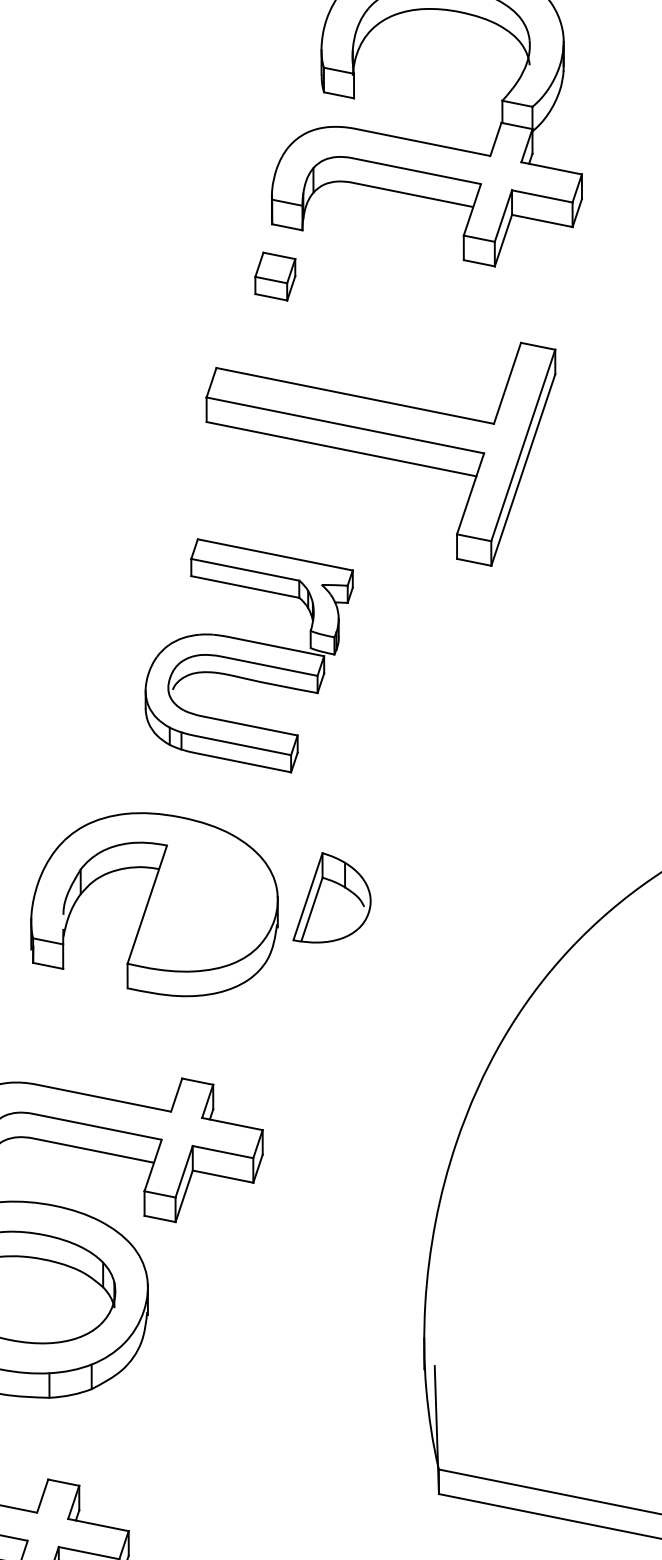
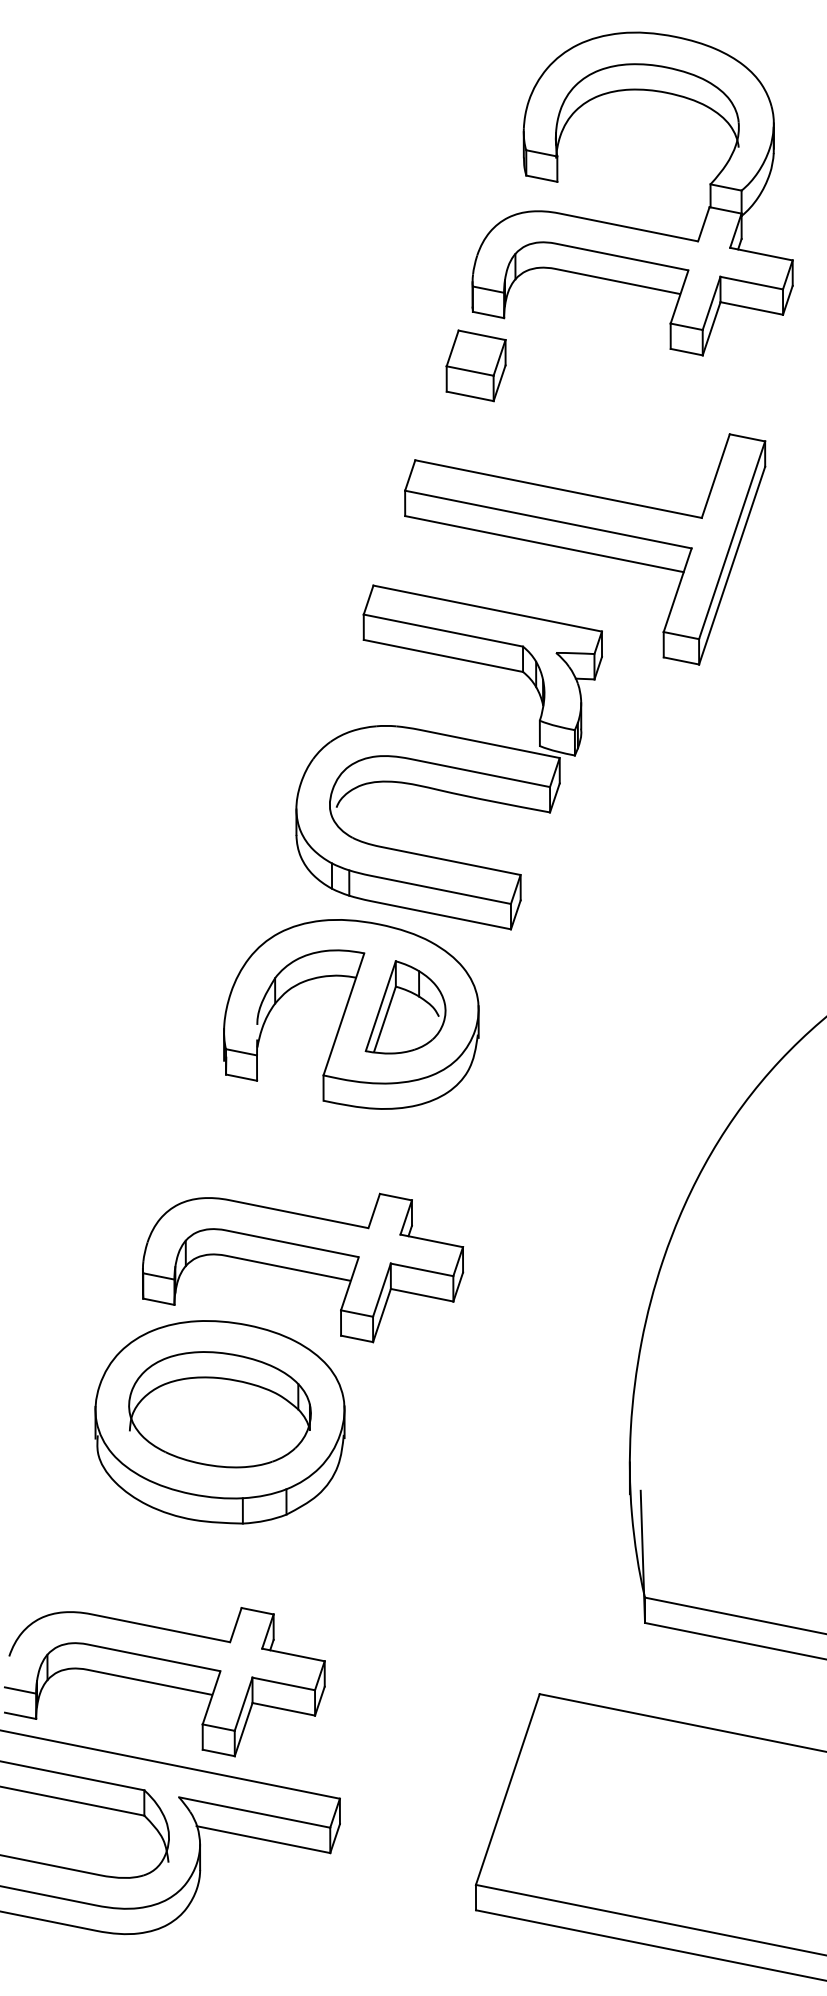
part: (274, 276) -> (475, 365), size x1.43
part: (248, 655) -> (448, 757), size x1.43
part: (331, 897) -> (405, 1007), moved

